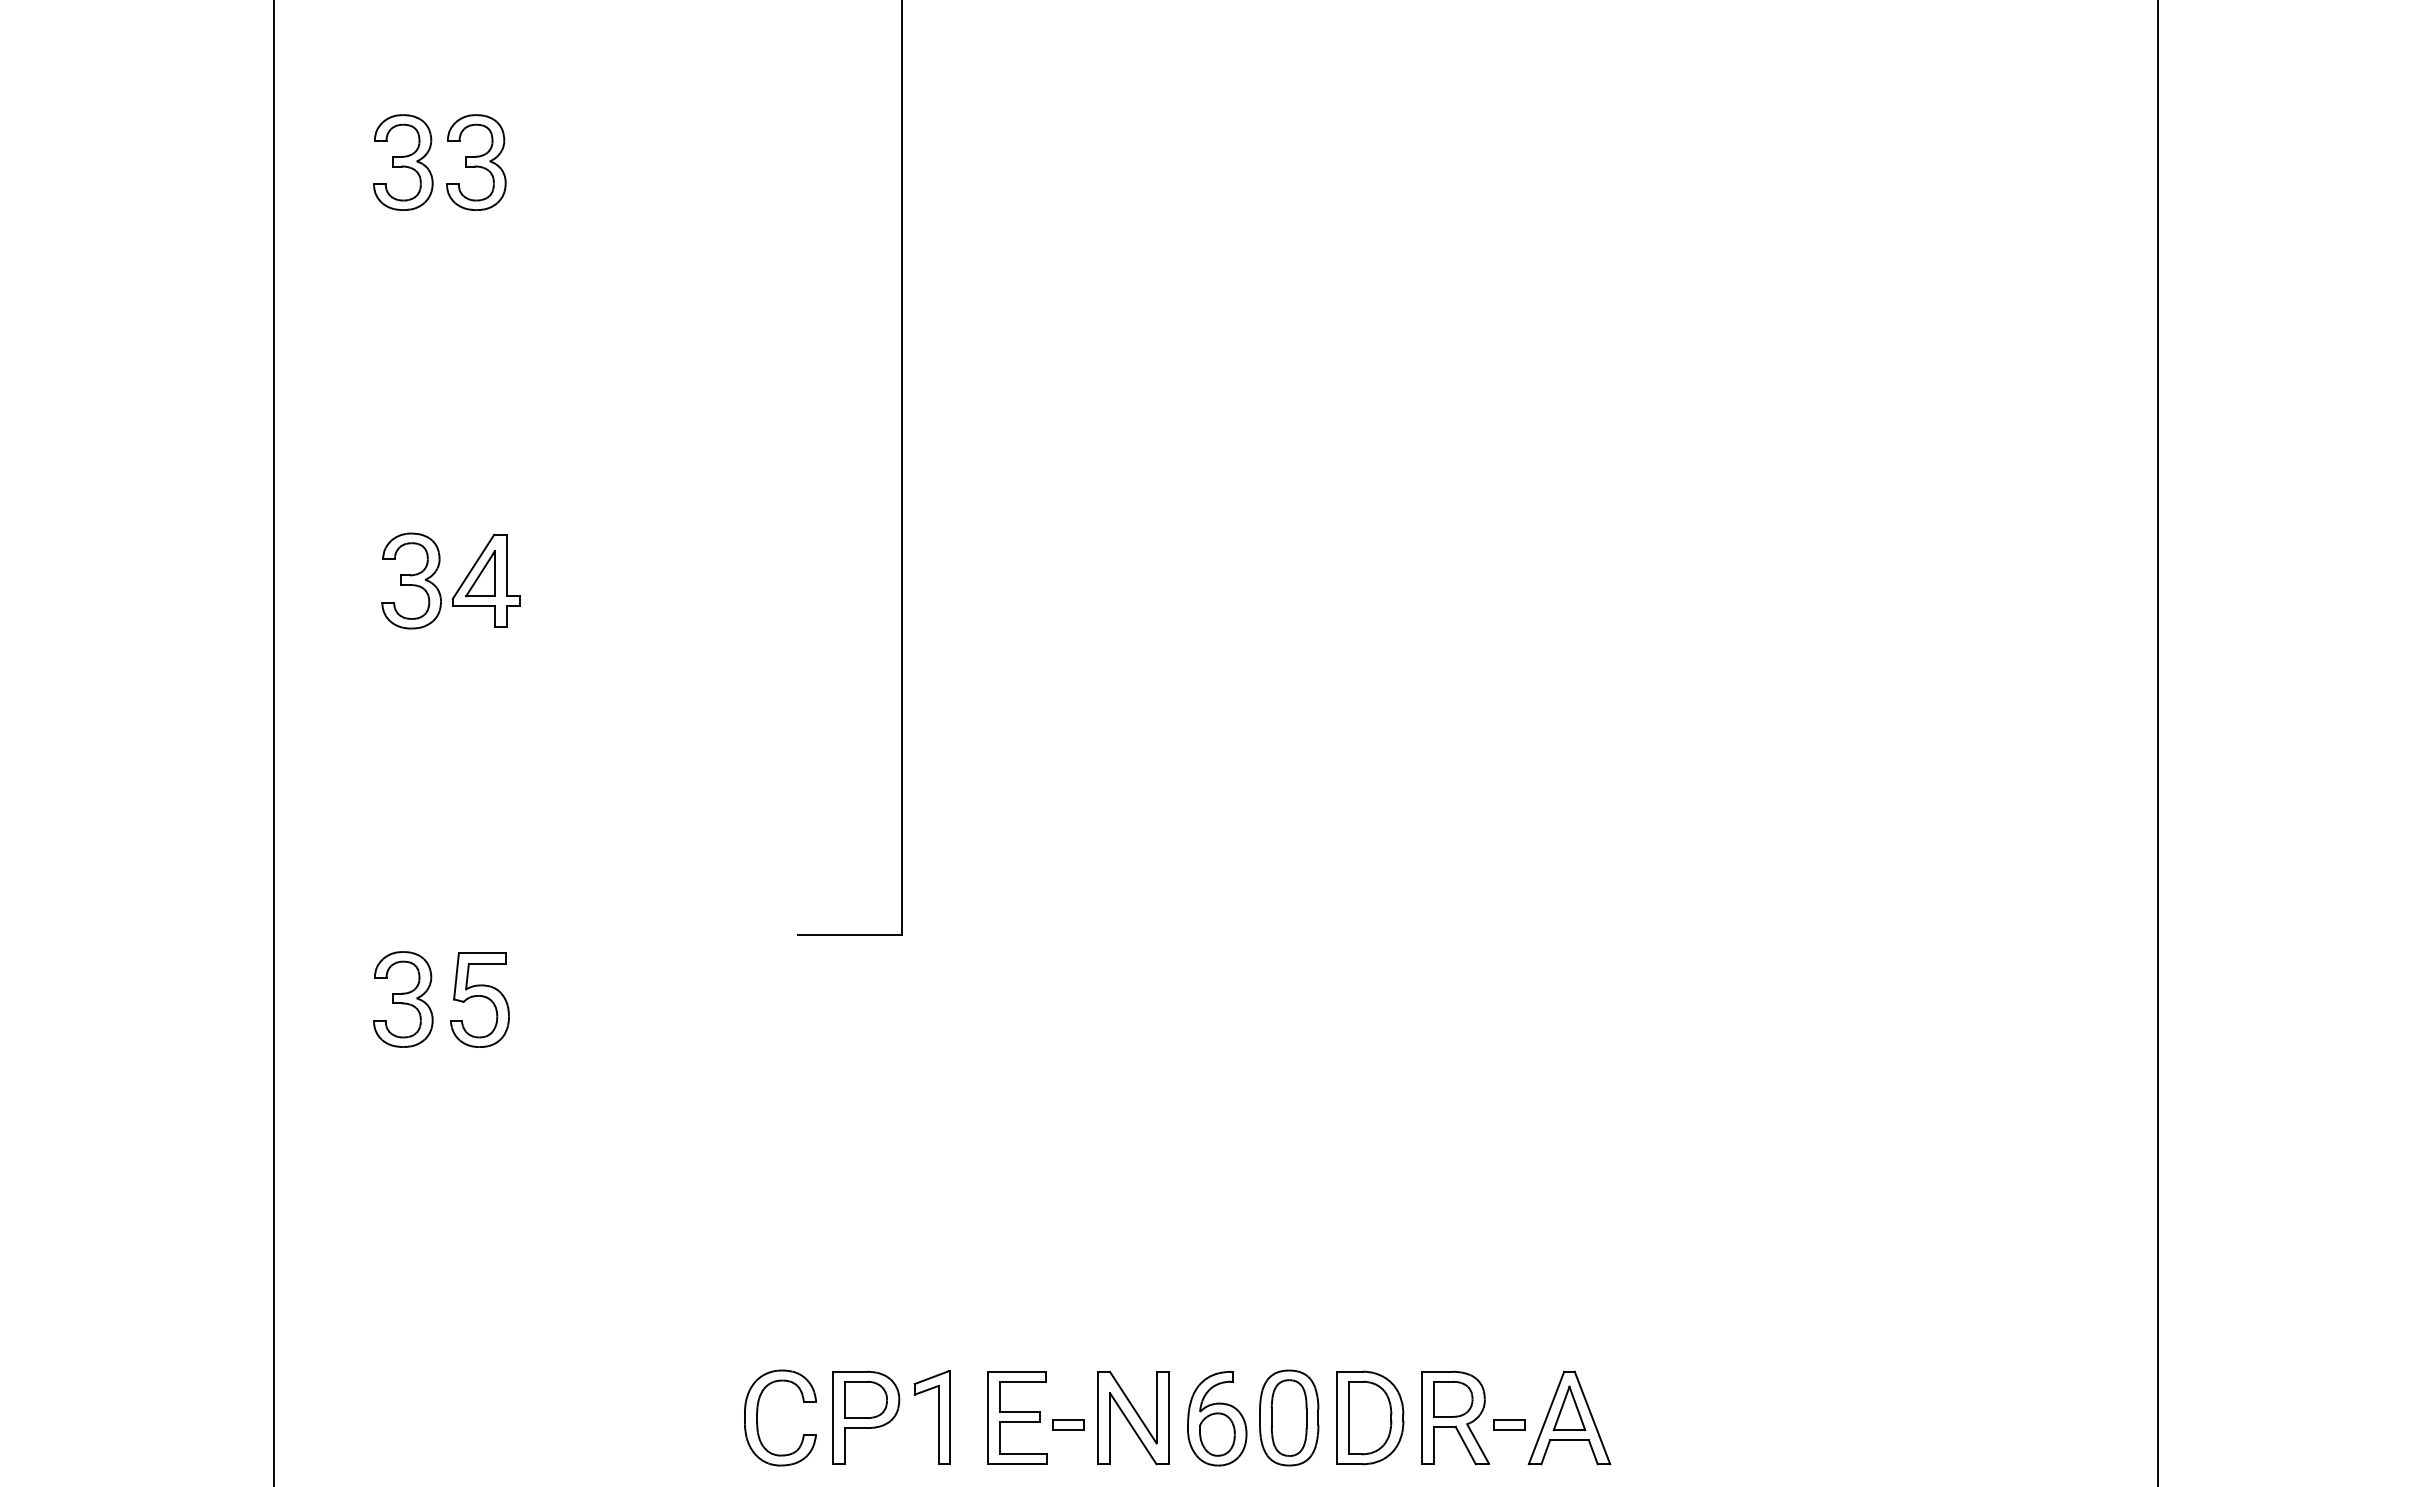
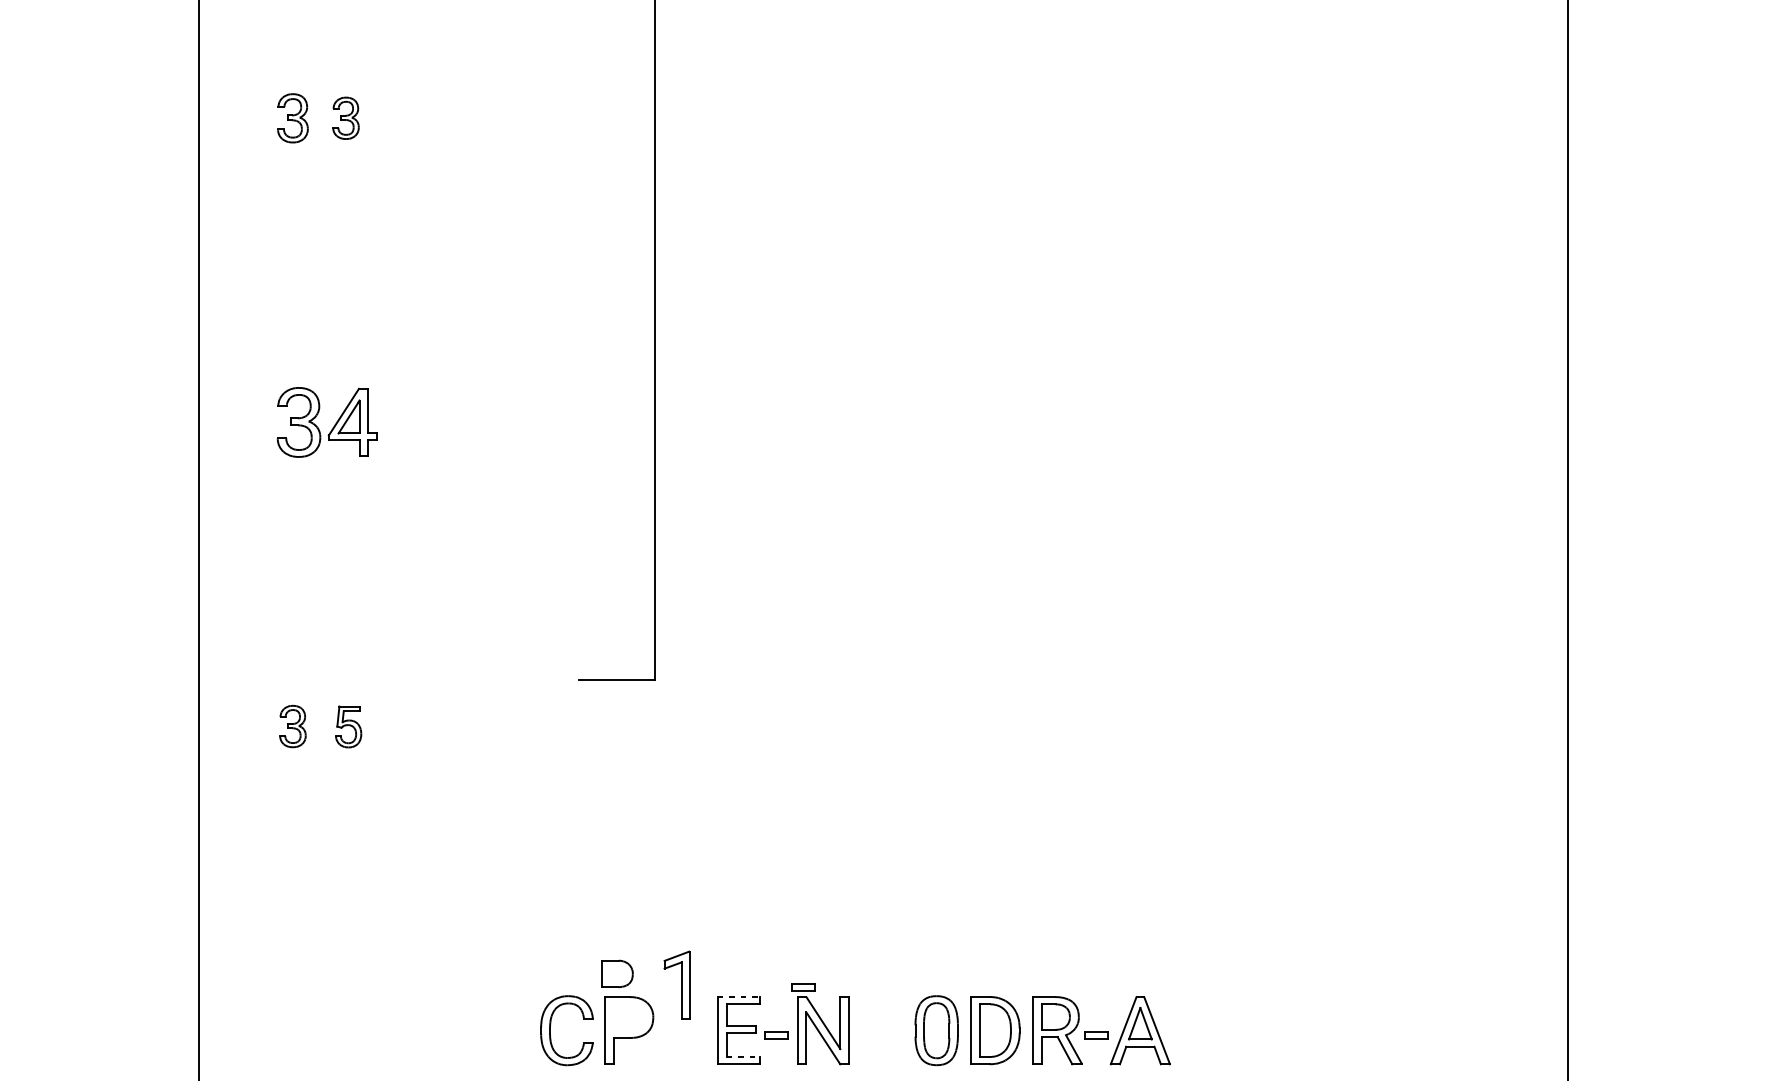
part: (403, 162) -> (293, 118), size x0.7
part: (476, 162) -> (346, 118), size x0.6
part: (403, 999) -> (293, 726), size x0.6
part: (479, 999) -> (348, 726), size x0.6
part: (1105, 1358) -> (803, 987), added
line: (1017, 1371) -> (739, 996), solid -> dashed
part: (865, 1399) -> (617, 973), moved
part: (938, 1417) -> (681, 985), moved
part: (1217, 1418) -> (884, 1031), removed
line: (1023, 1454) -> (743, 1057), solid -> dashed

